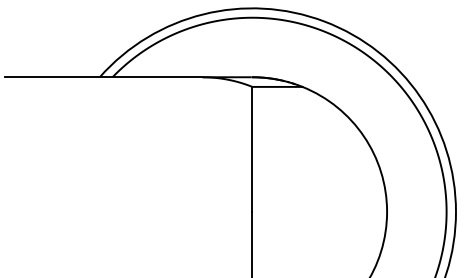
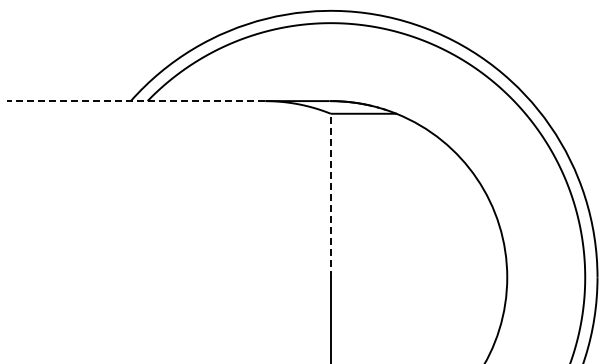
line: (103, 77) -> (135, 101), solid -> dashed
line: (252, 149) -> (330, 195), solid -> dashed

